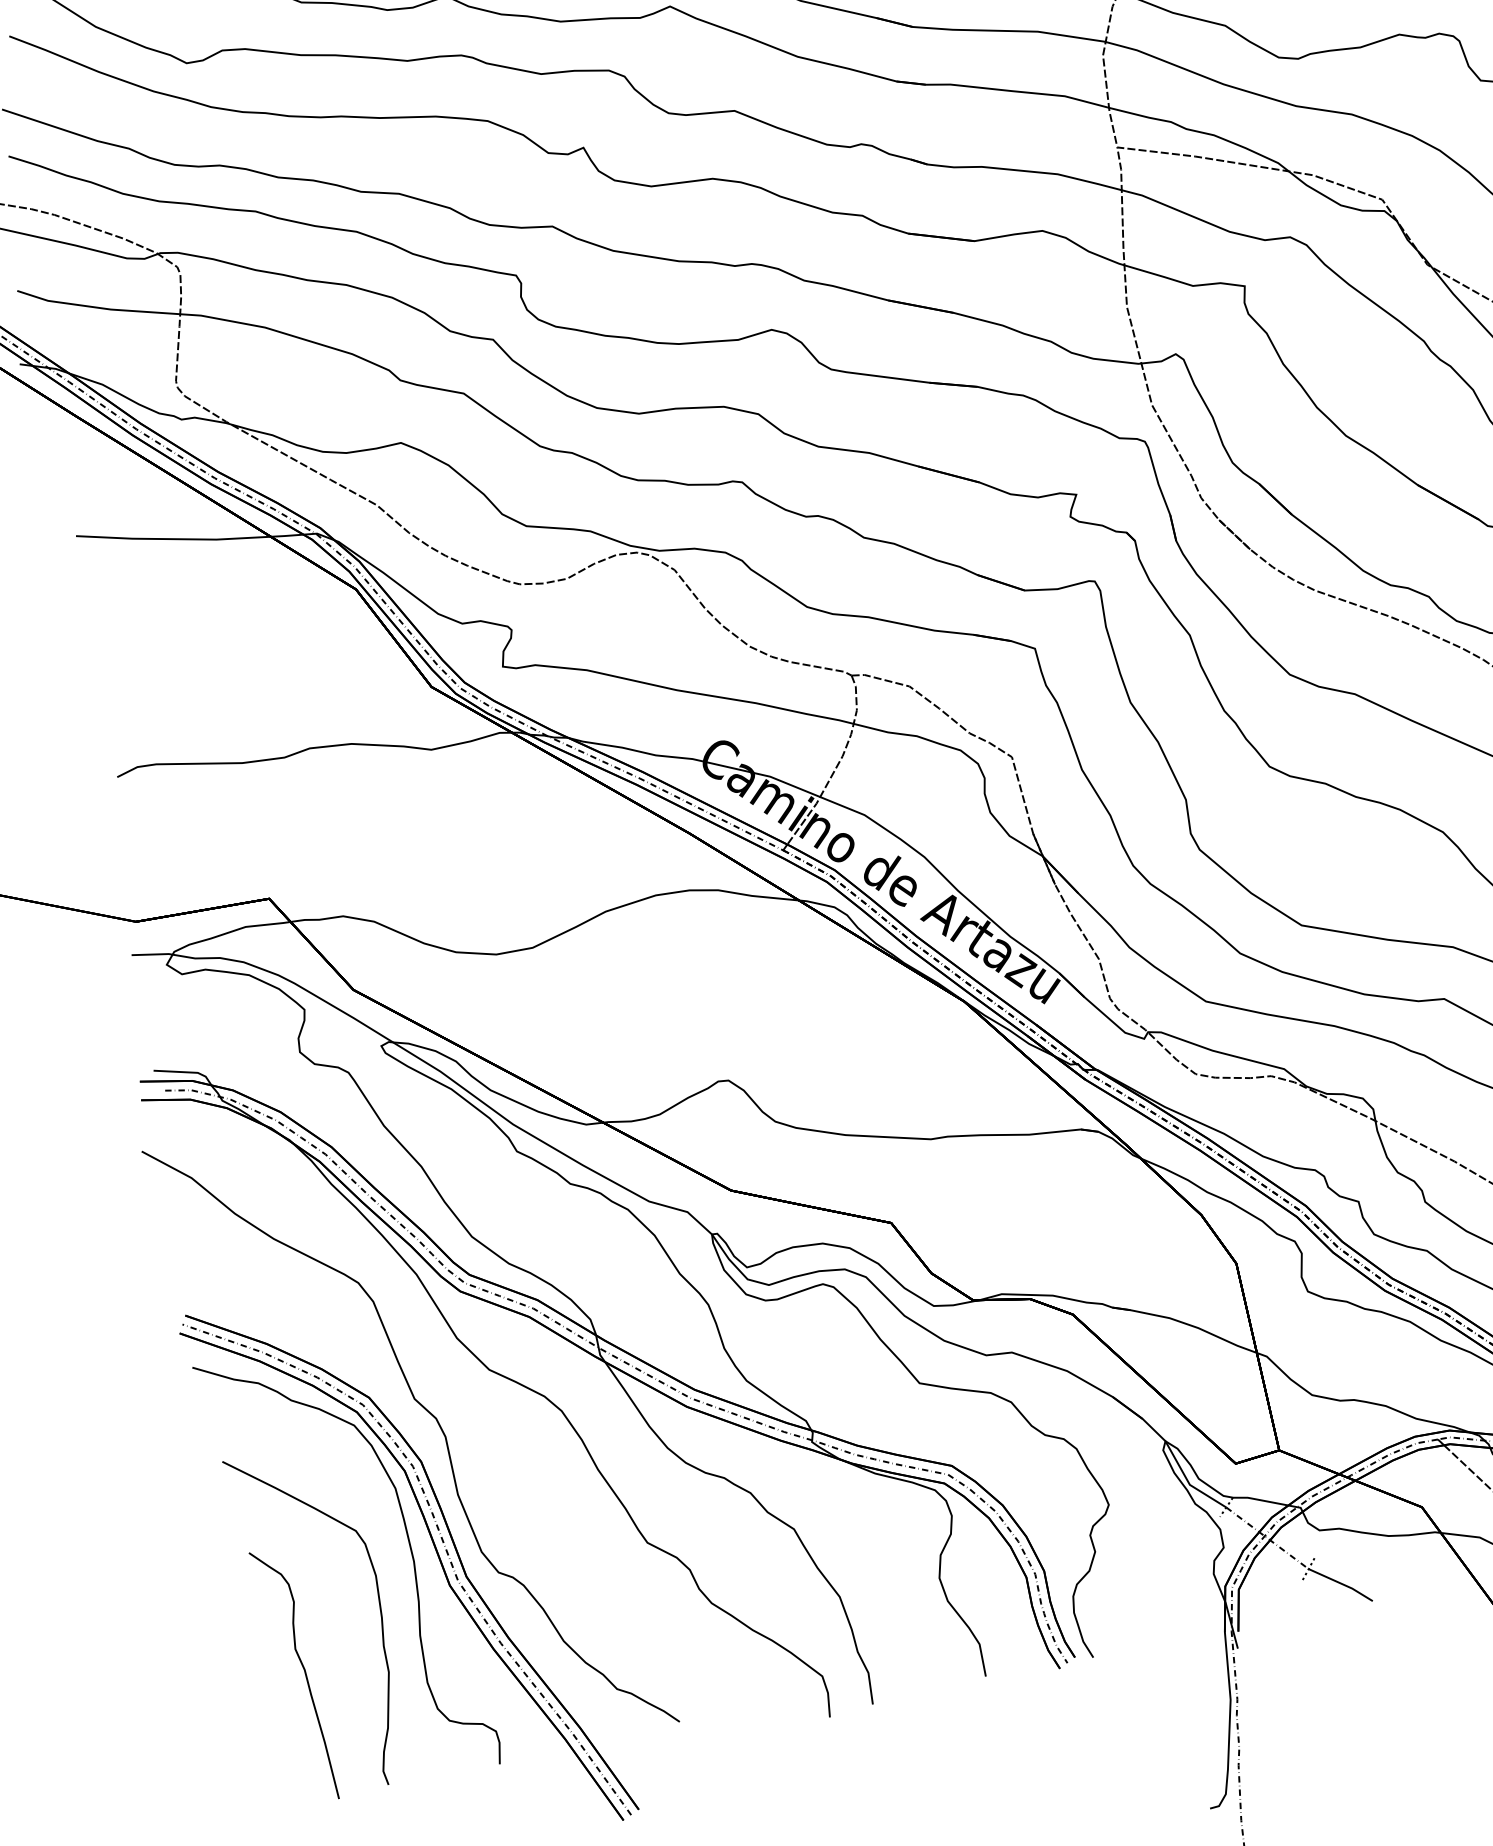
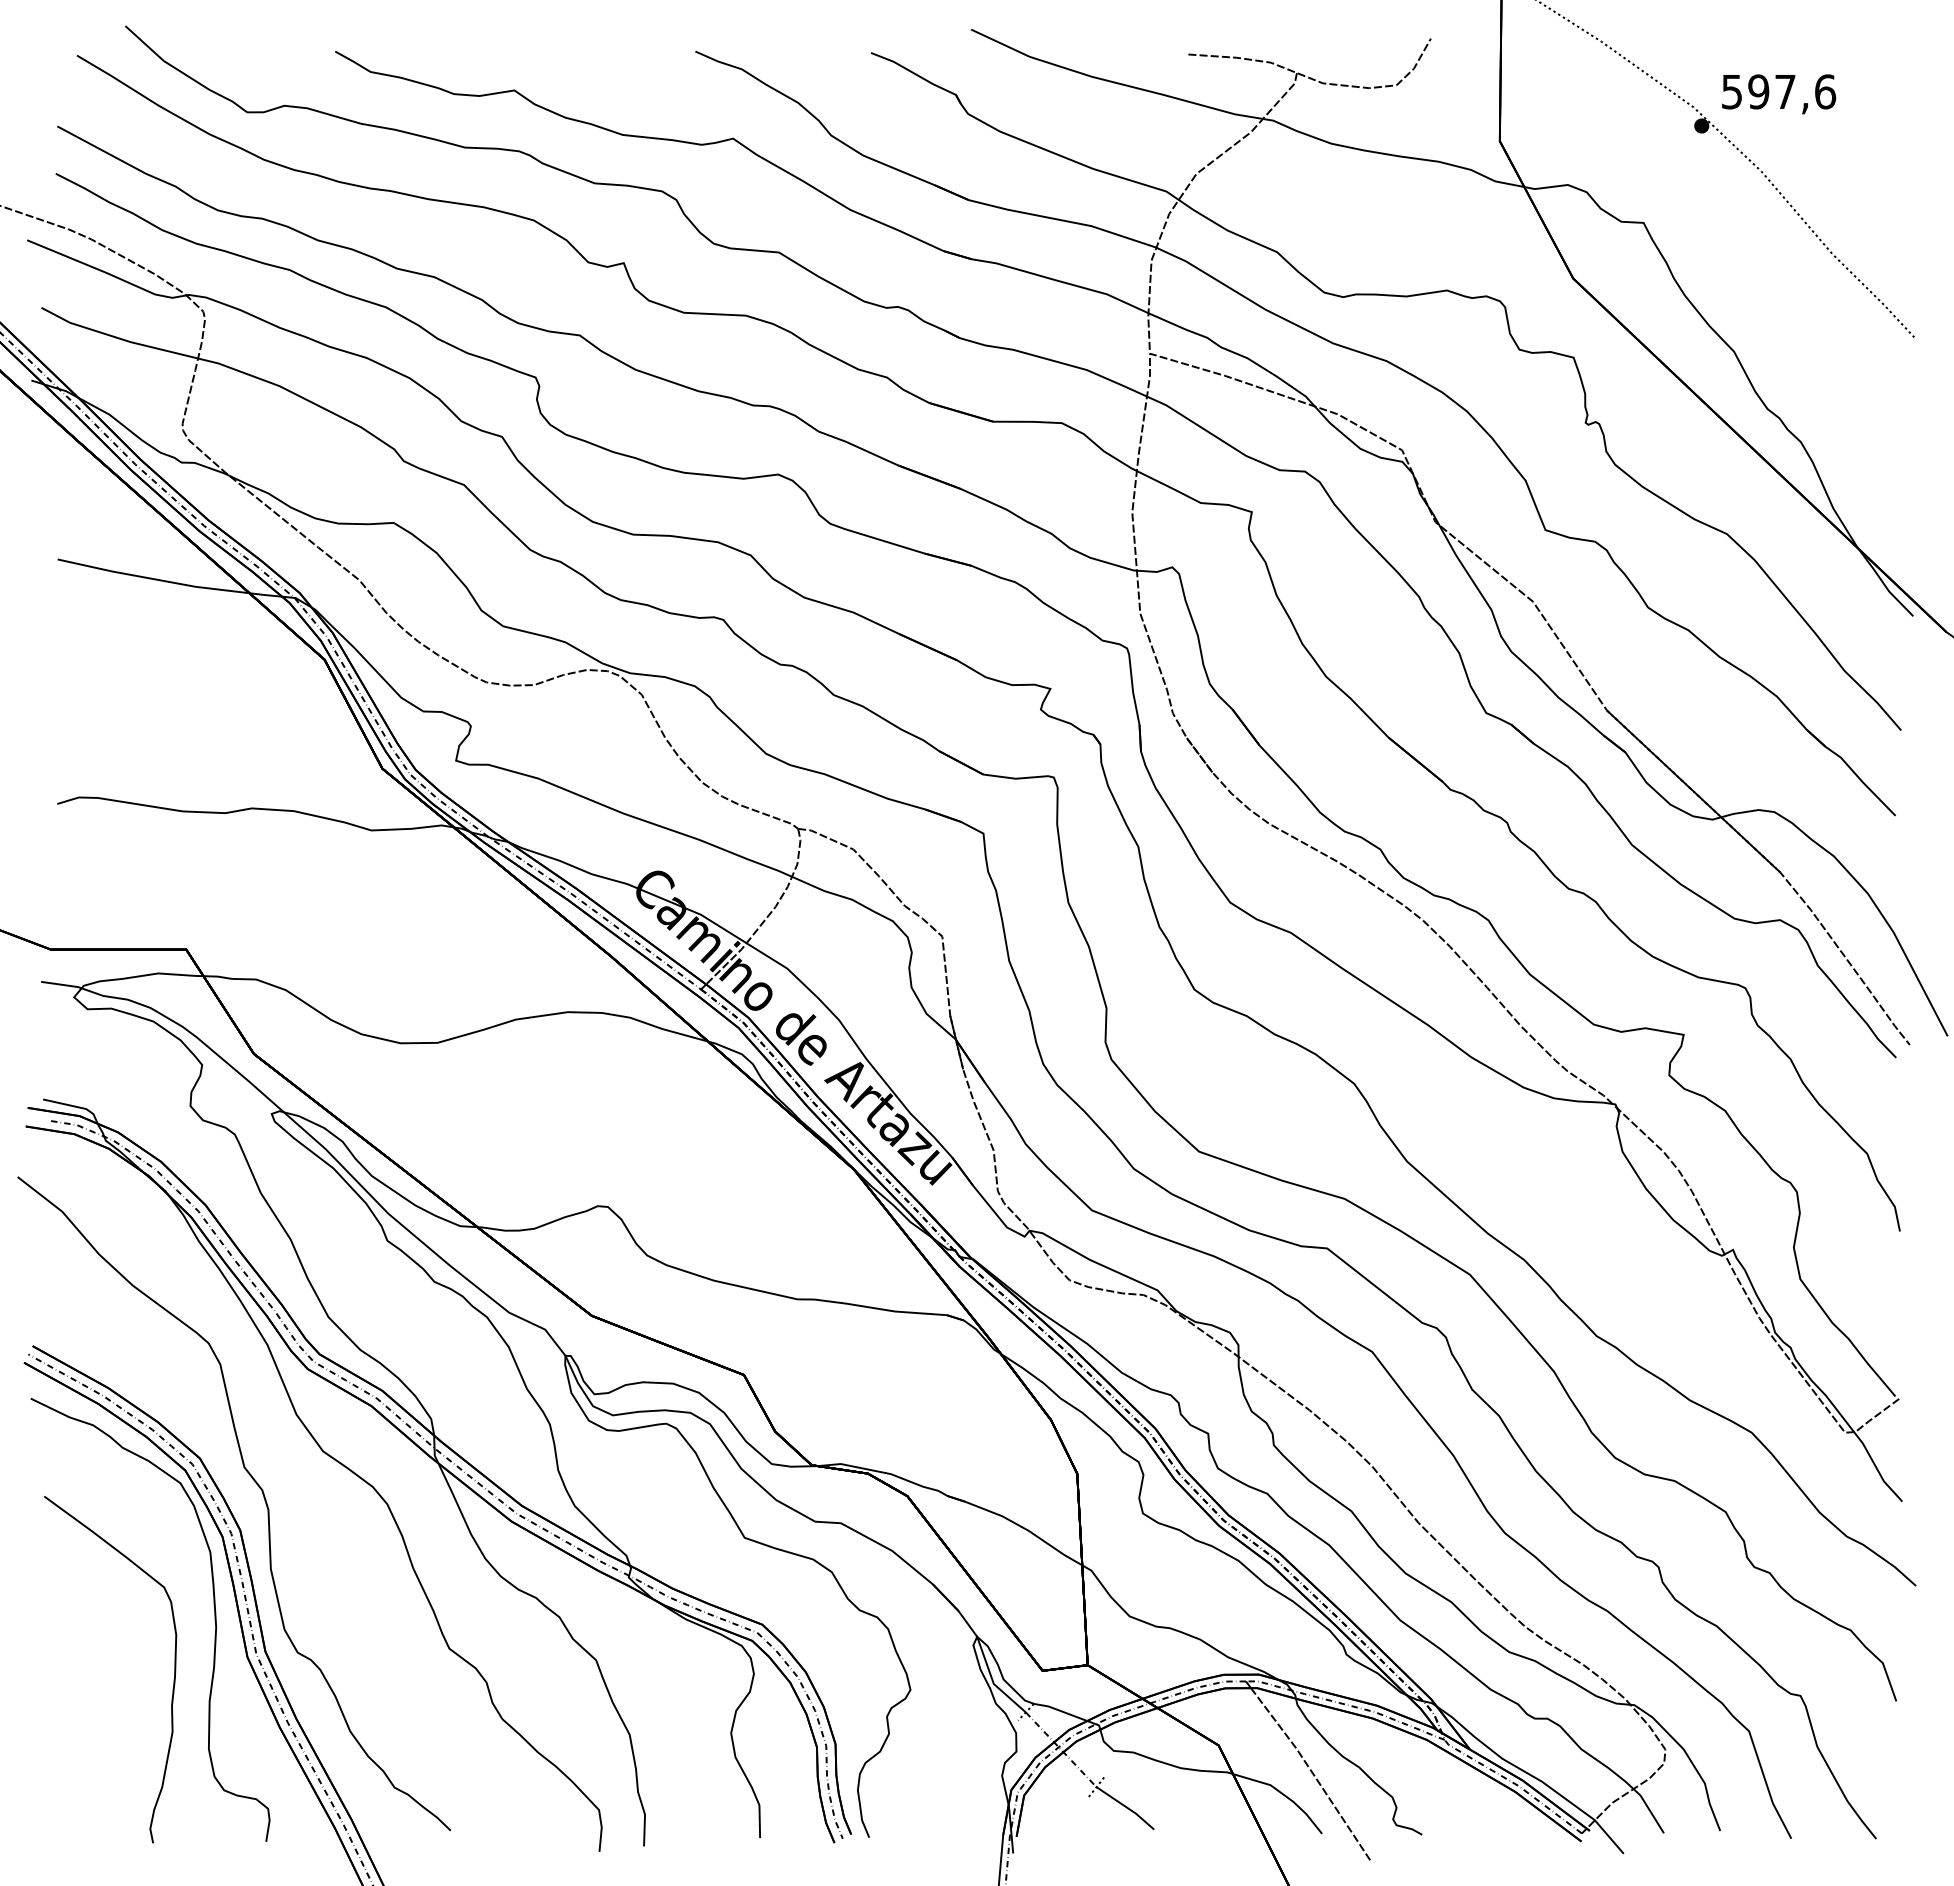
curve: (304, 1673) -> (89, 1719), removed

